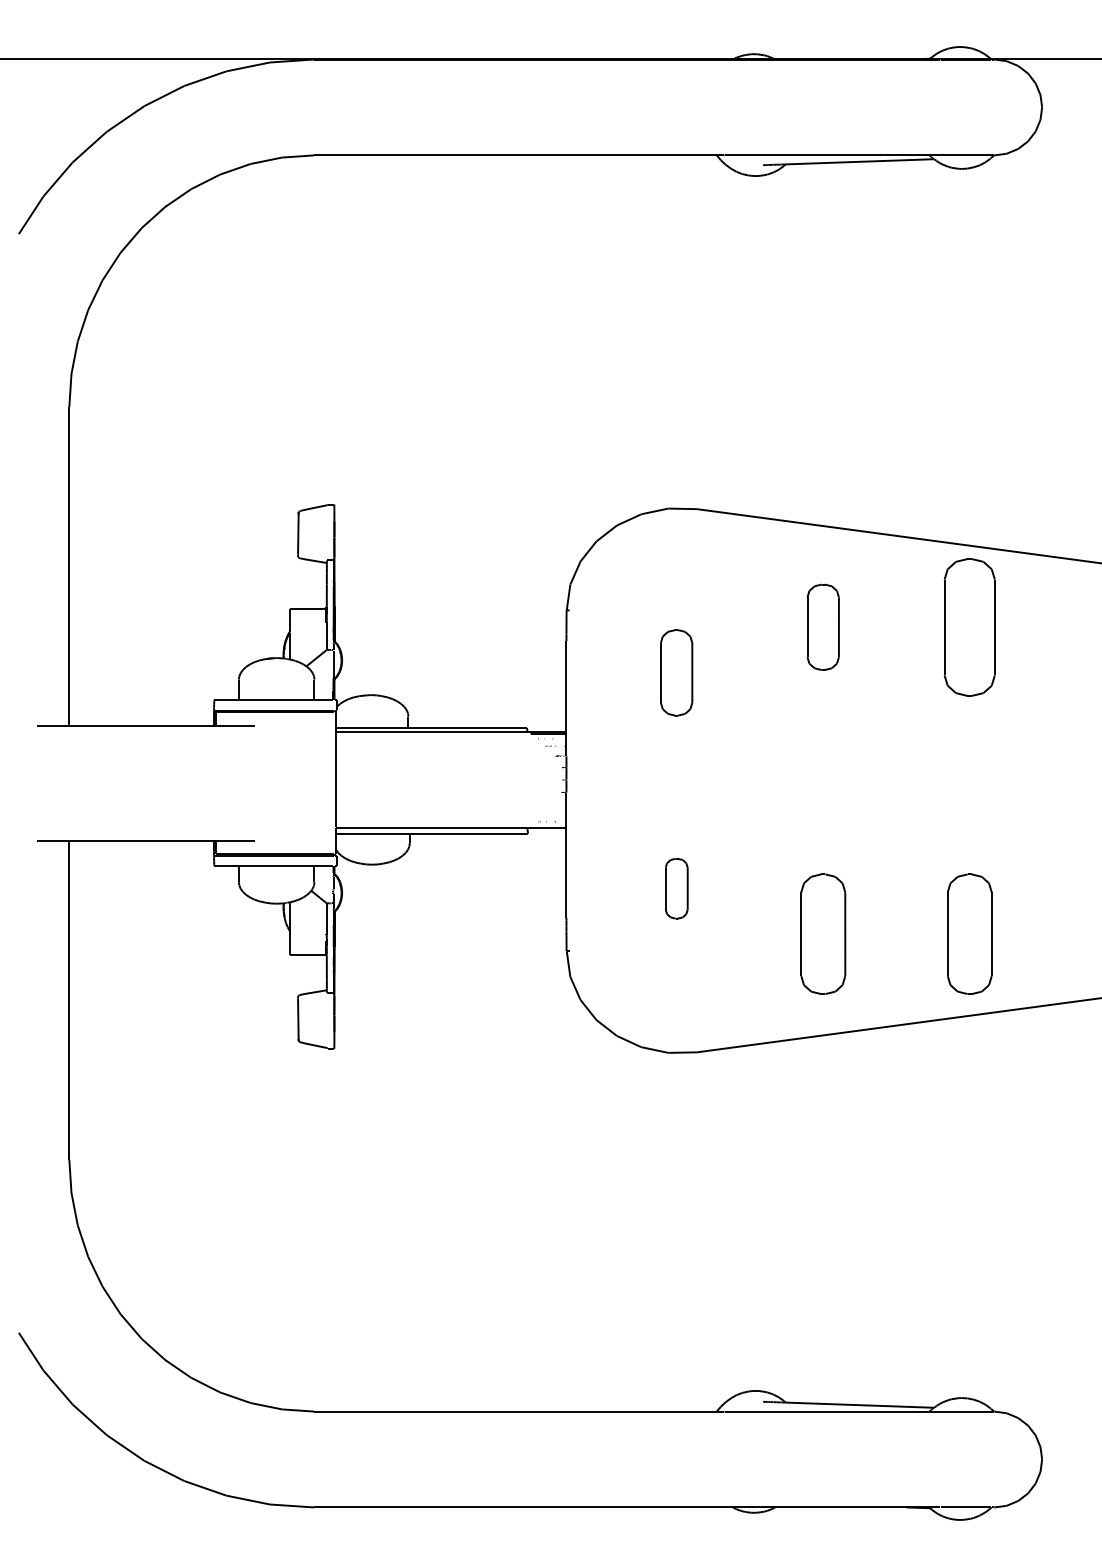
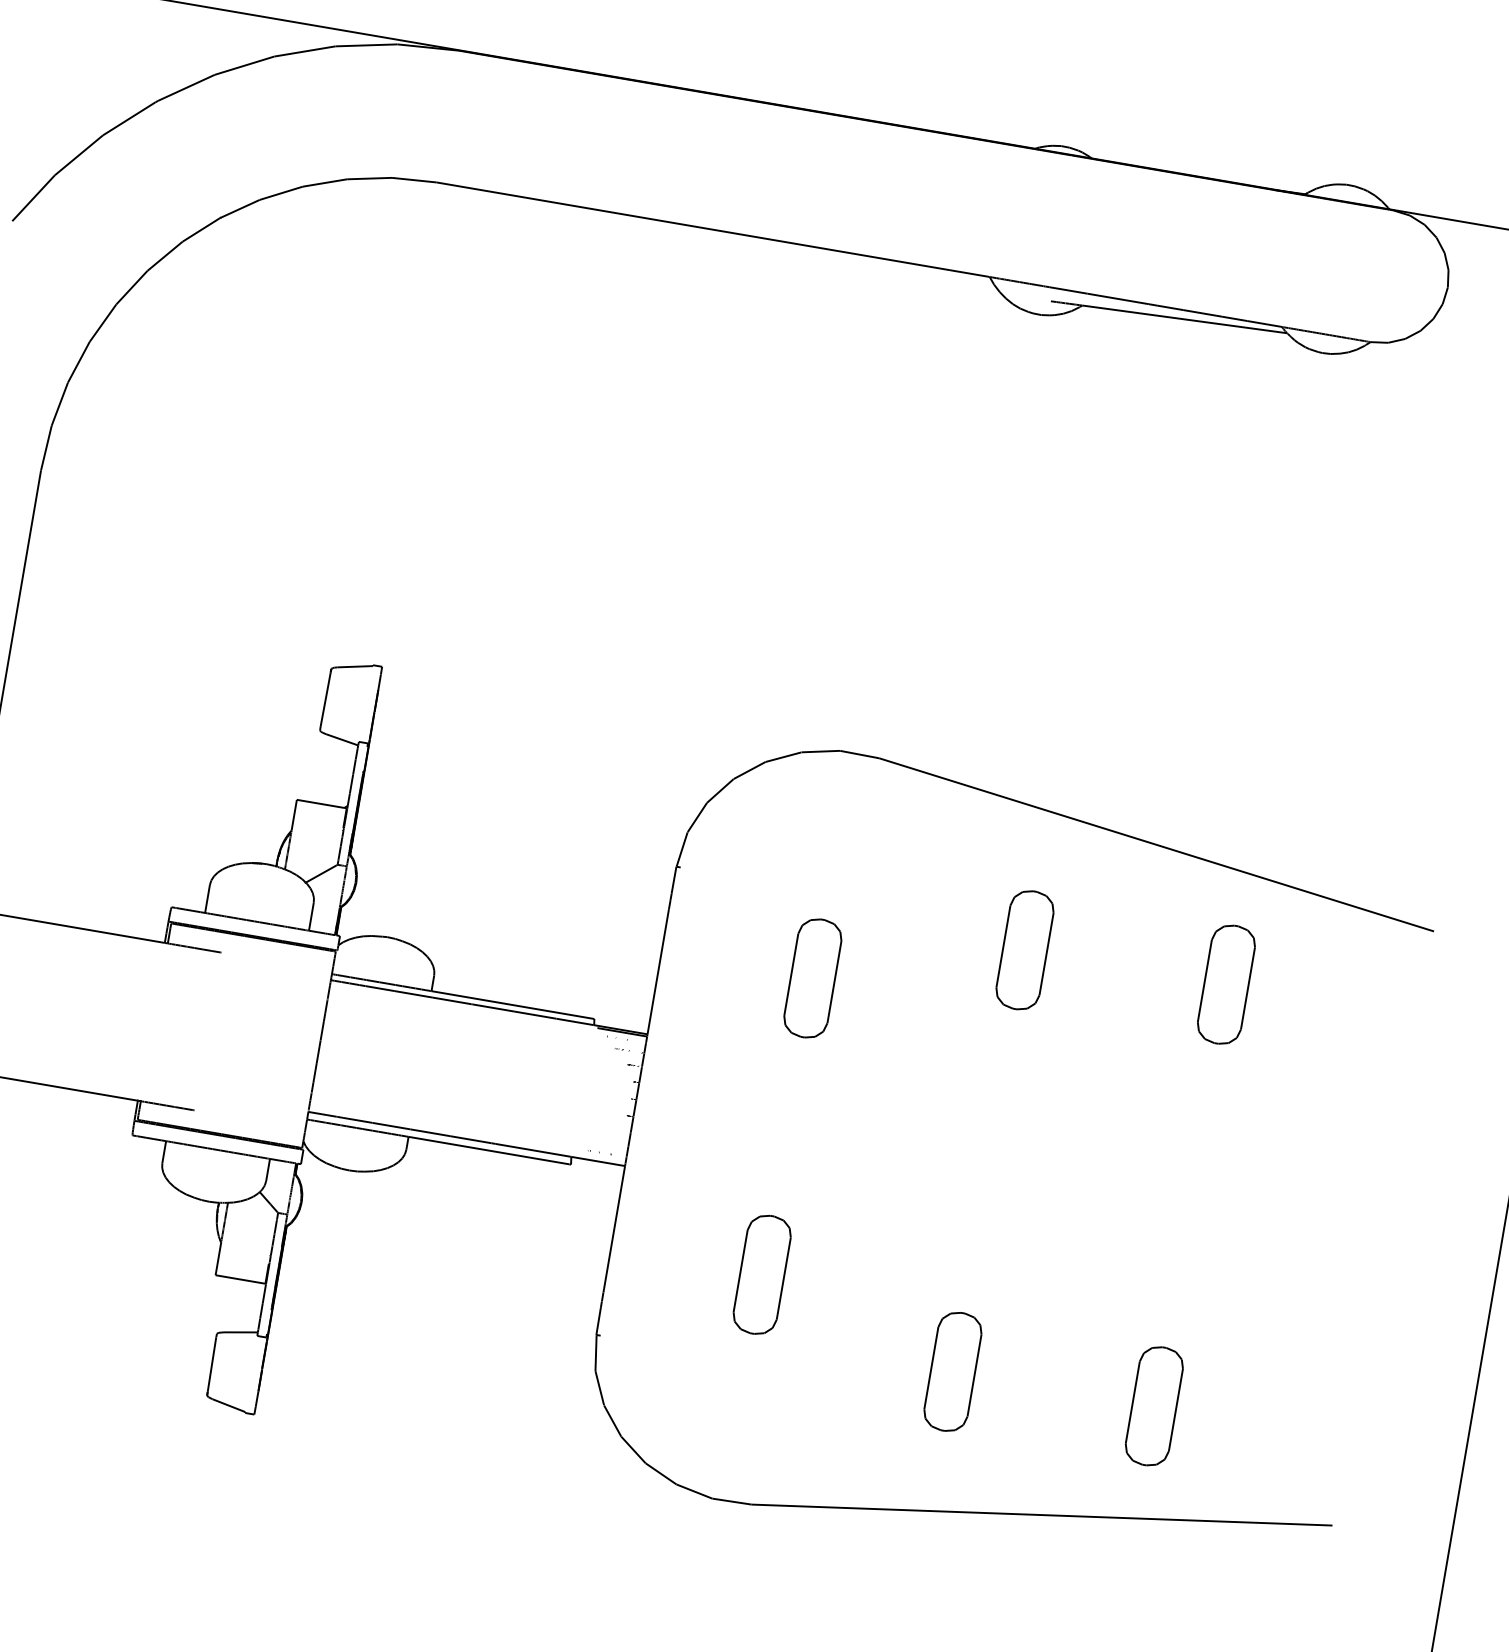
part: (969, 626) -> (1226, 983), size x0.62
part: (676, 888) -> (762, 1274), size x1.43
part: (822, 933) -> (952, 1370), size x0.71
part: (969, 933) -> (1154, 1405), size x0.71

